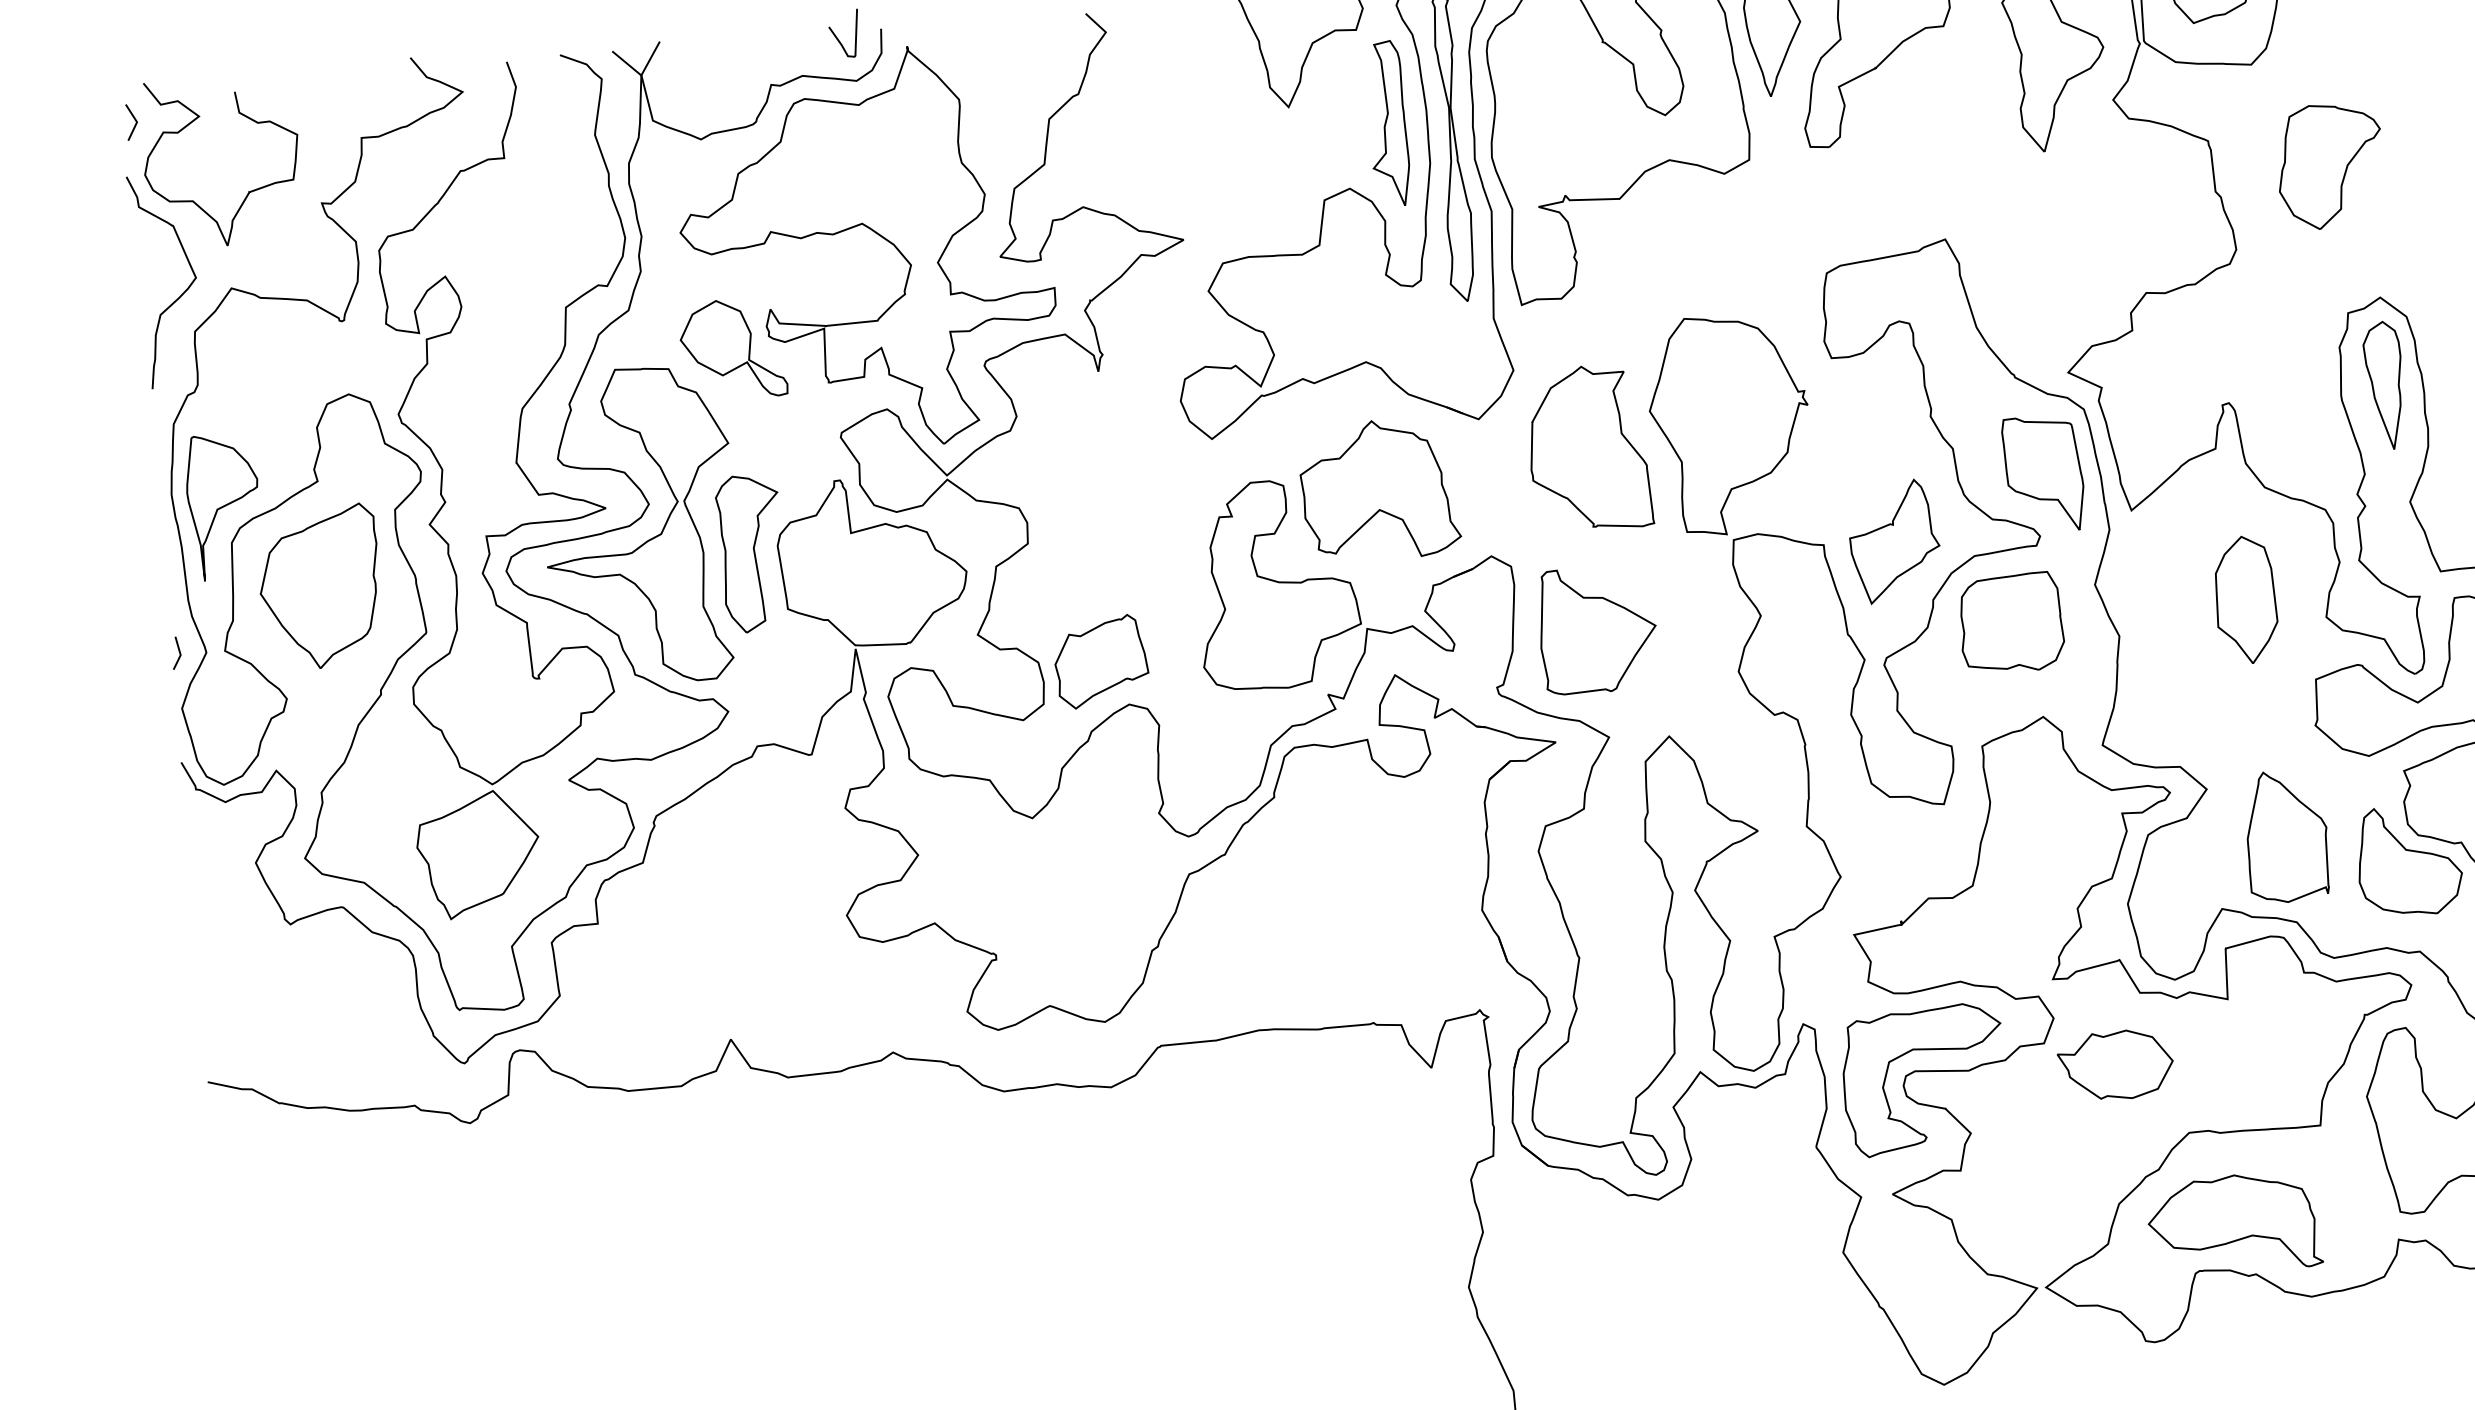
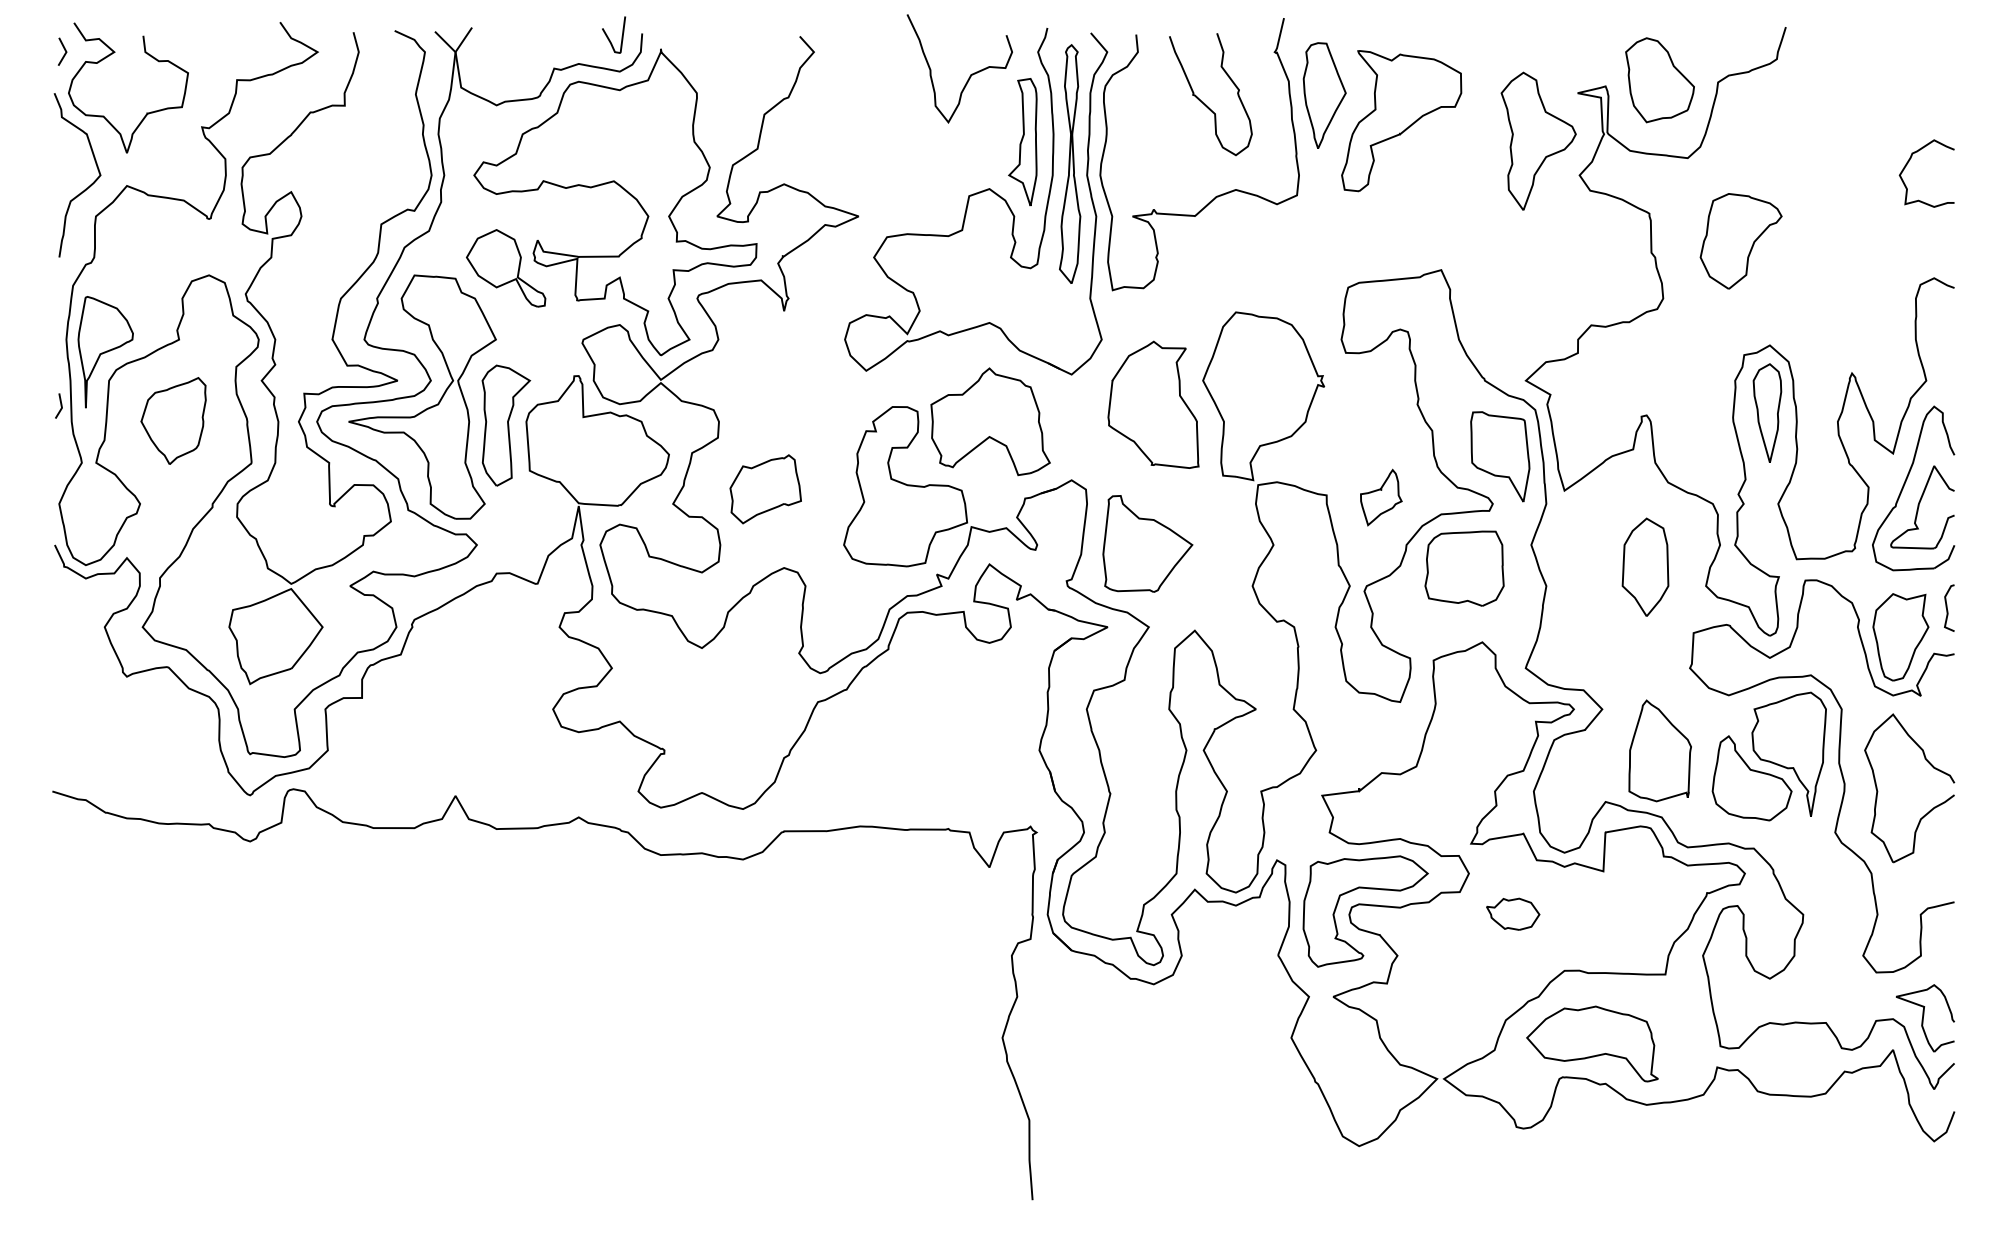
part: (1895, 541) -> (1381, 497), size x0.6
part: (320, 586) -> (173, 420), size x0.7
line: (178, 652) -> (60, 405), moved
part: (1100, 662) -> (765, 489), moved
part: (2115, 1066) -> (1512, 914), size x0.6

